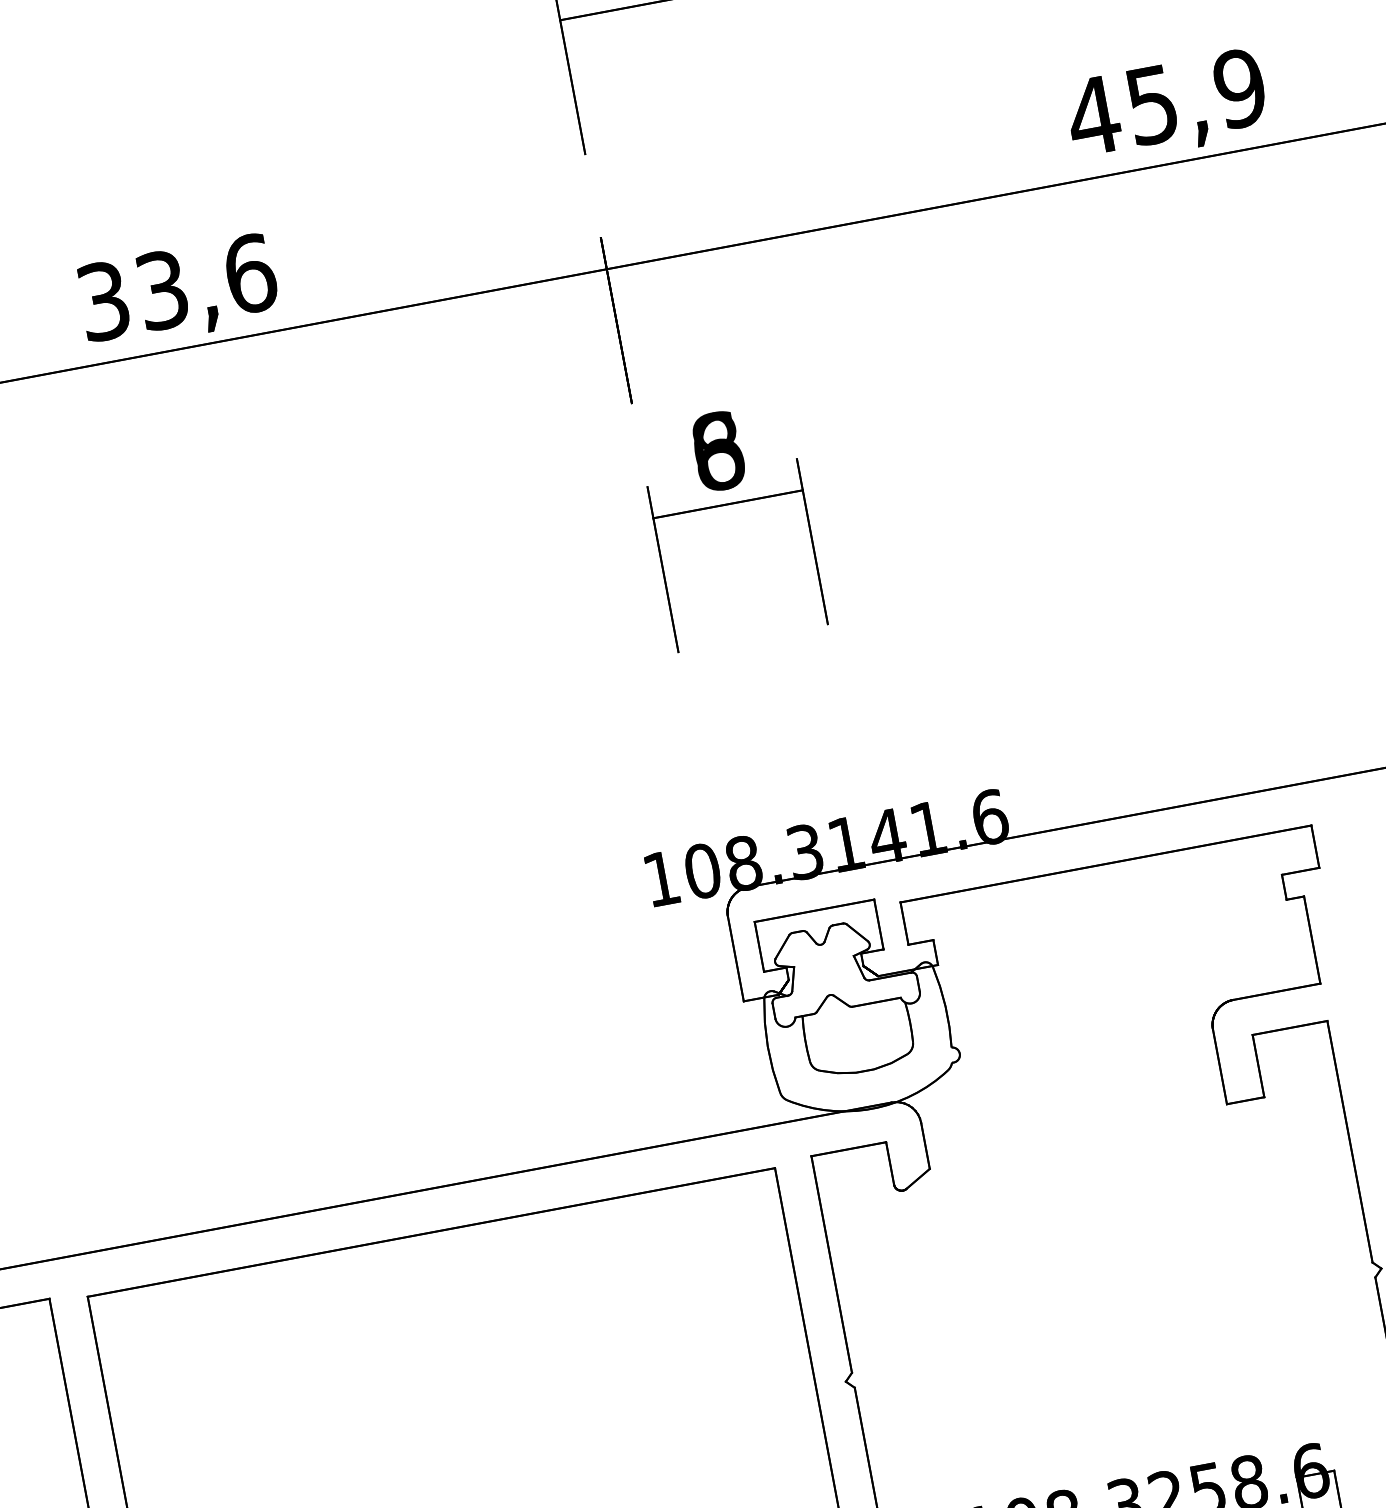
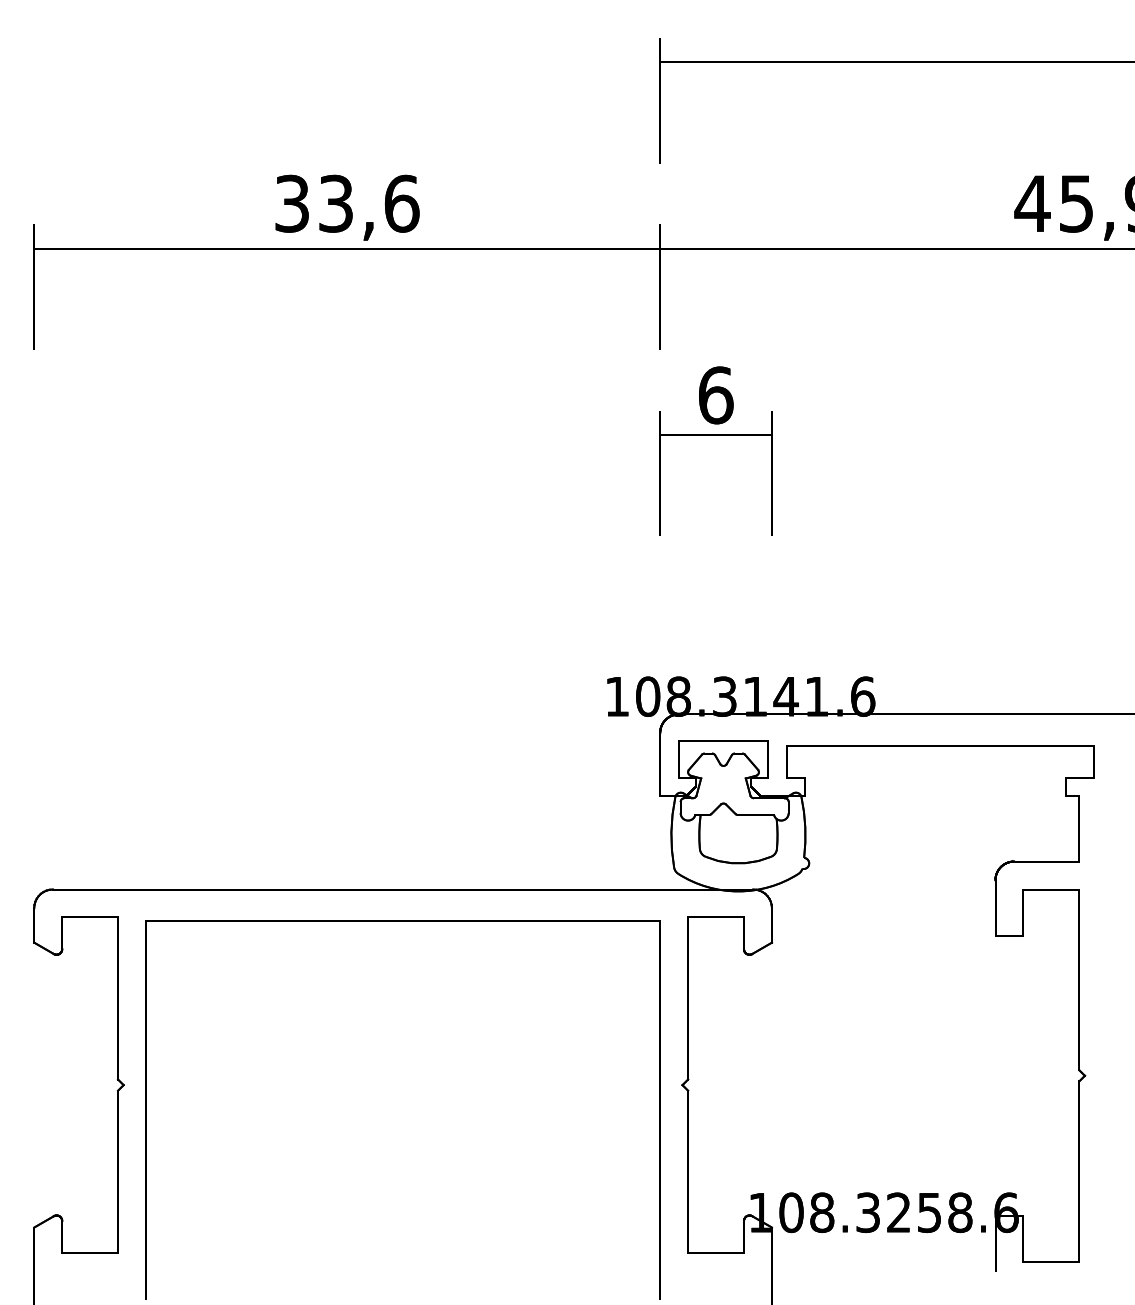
text: (717, 451) -> (715, 395), 8 -> 6

